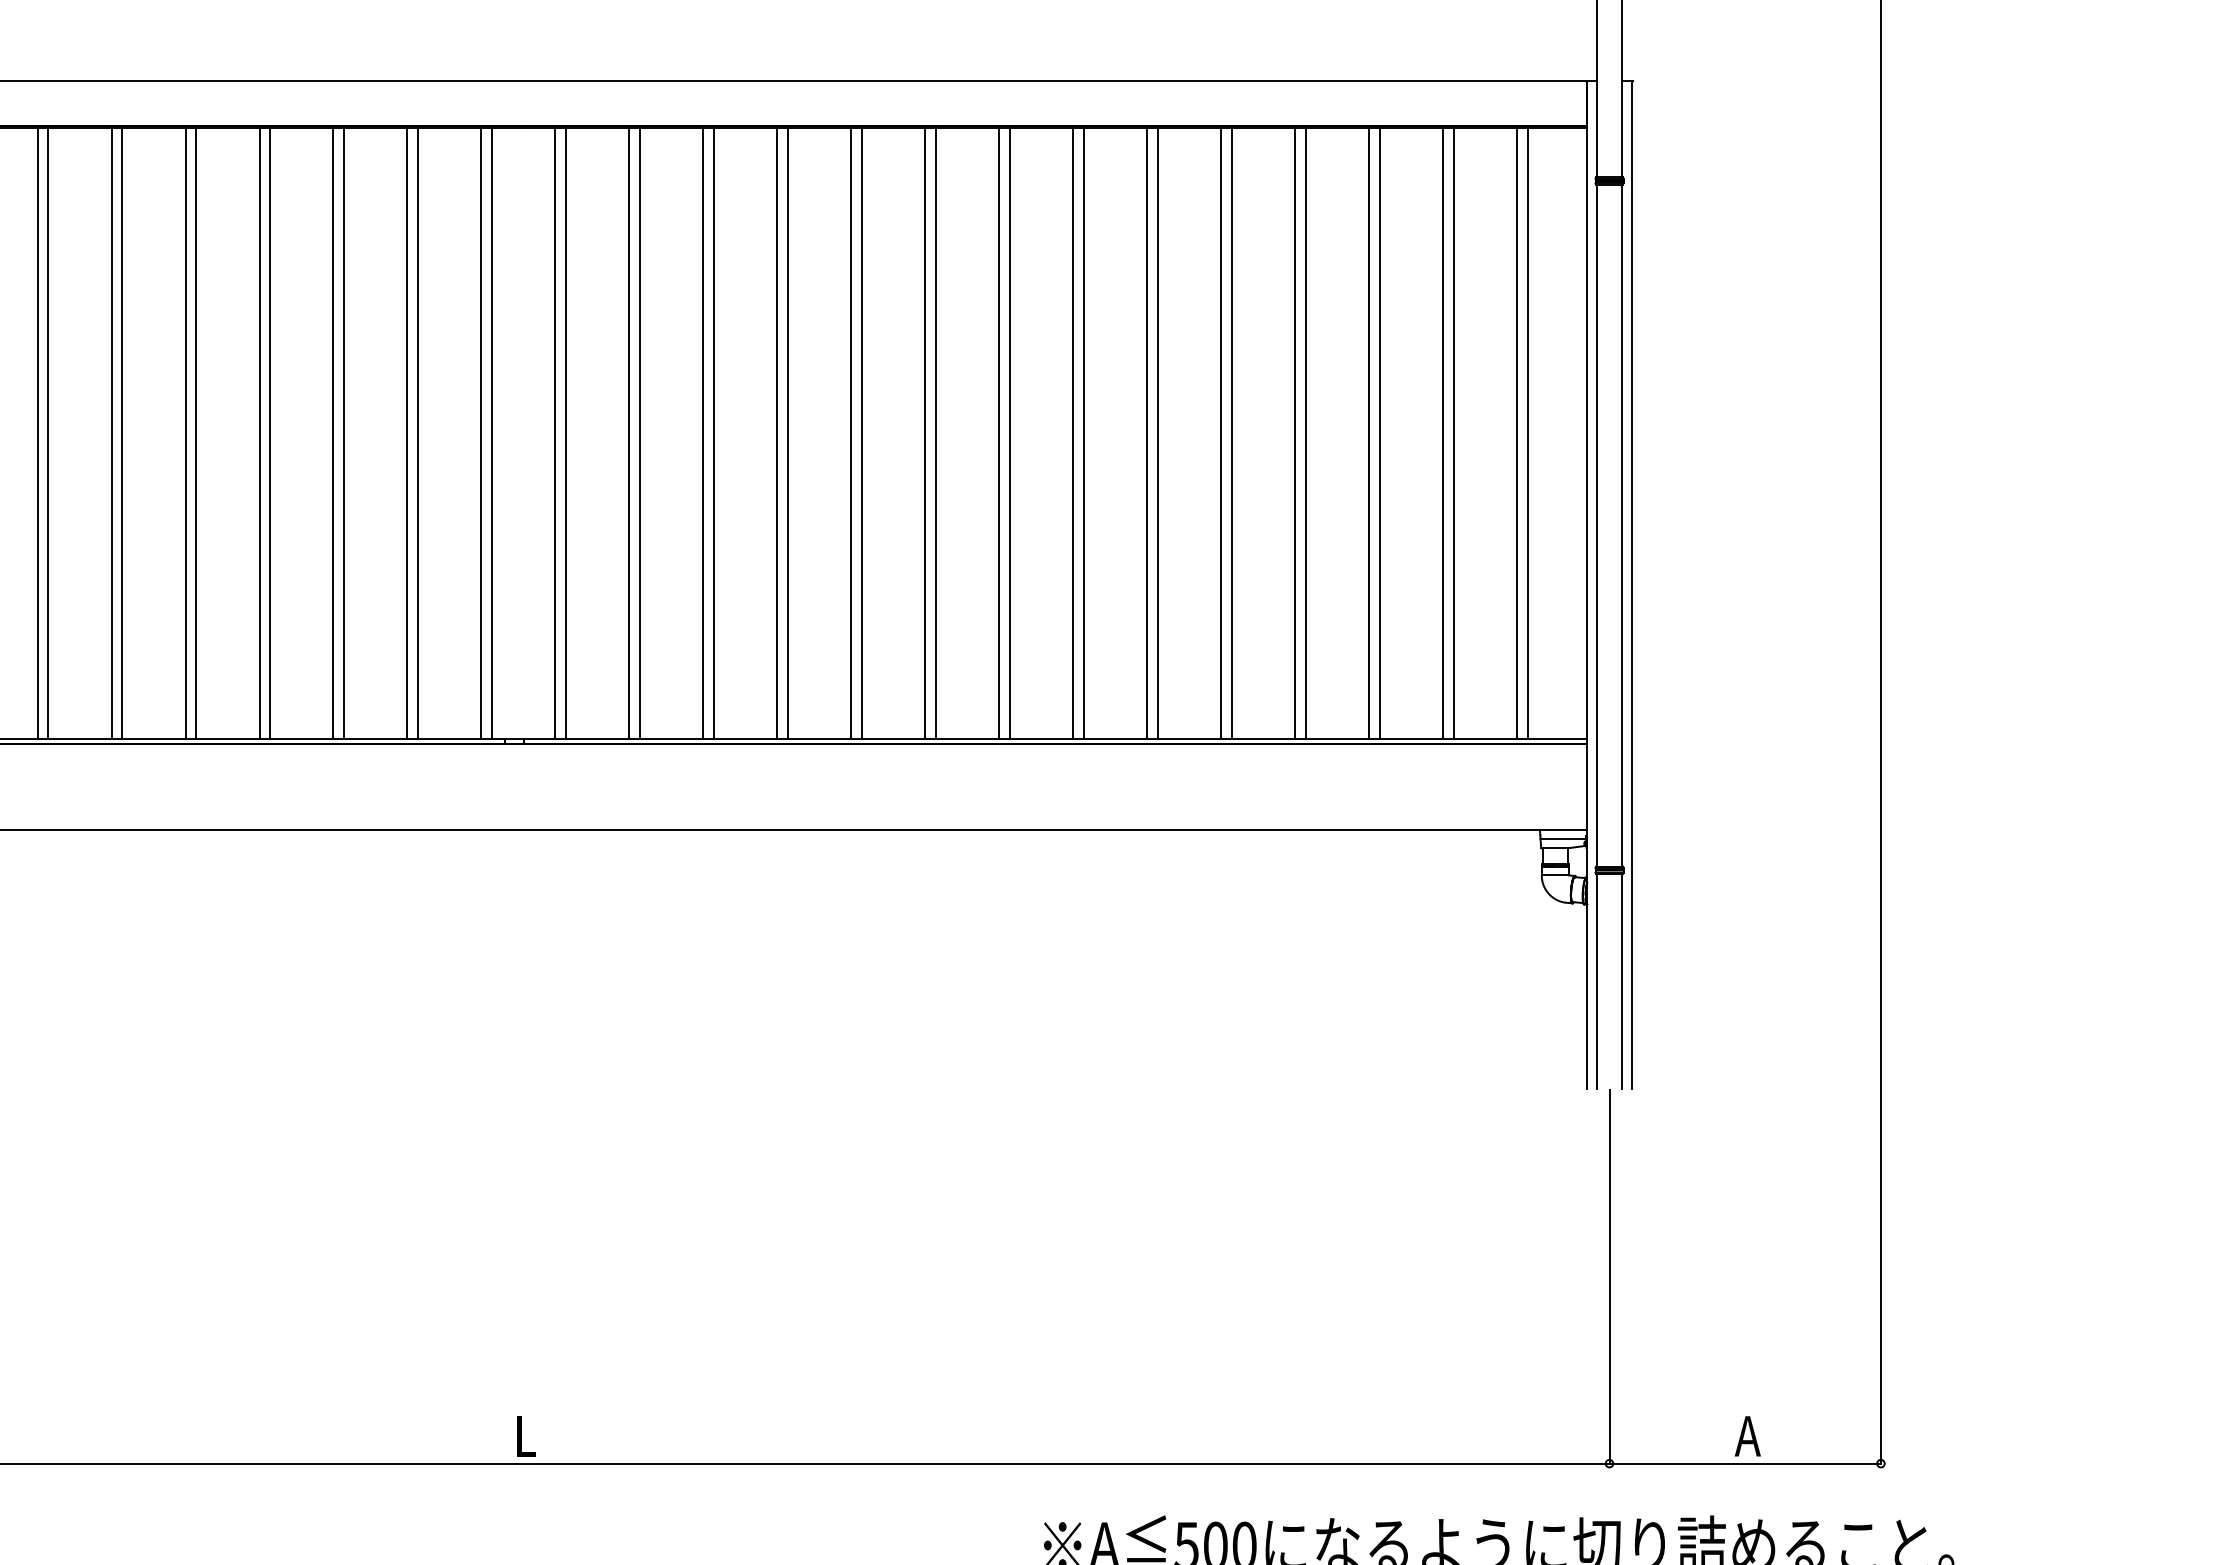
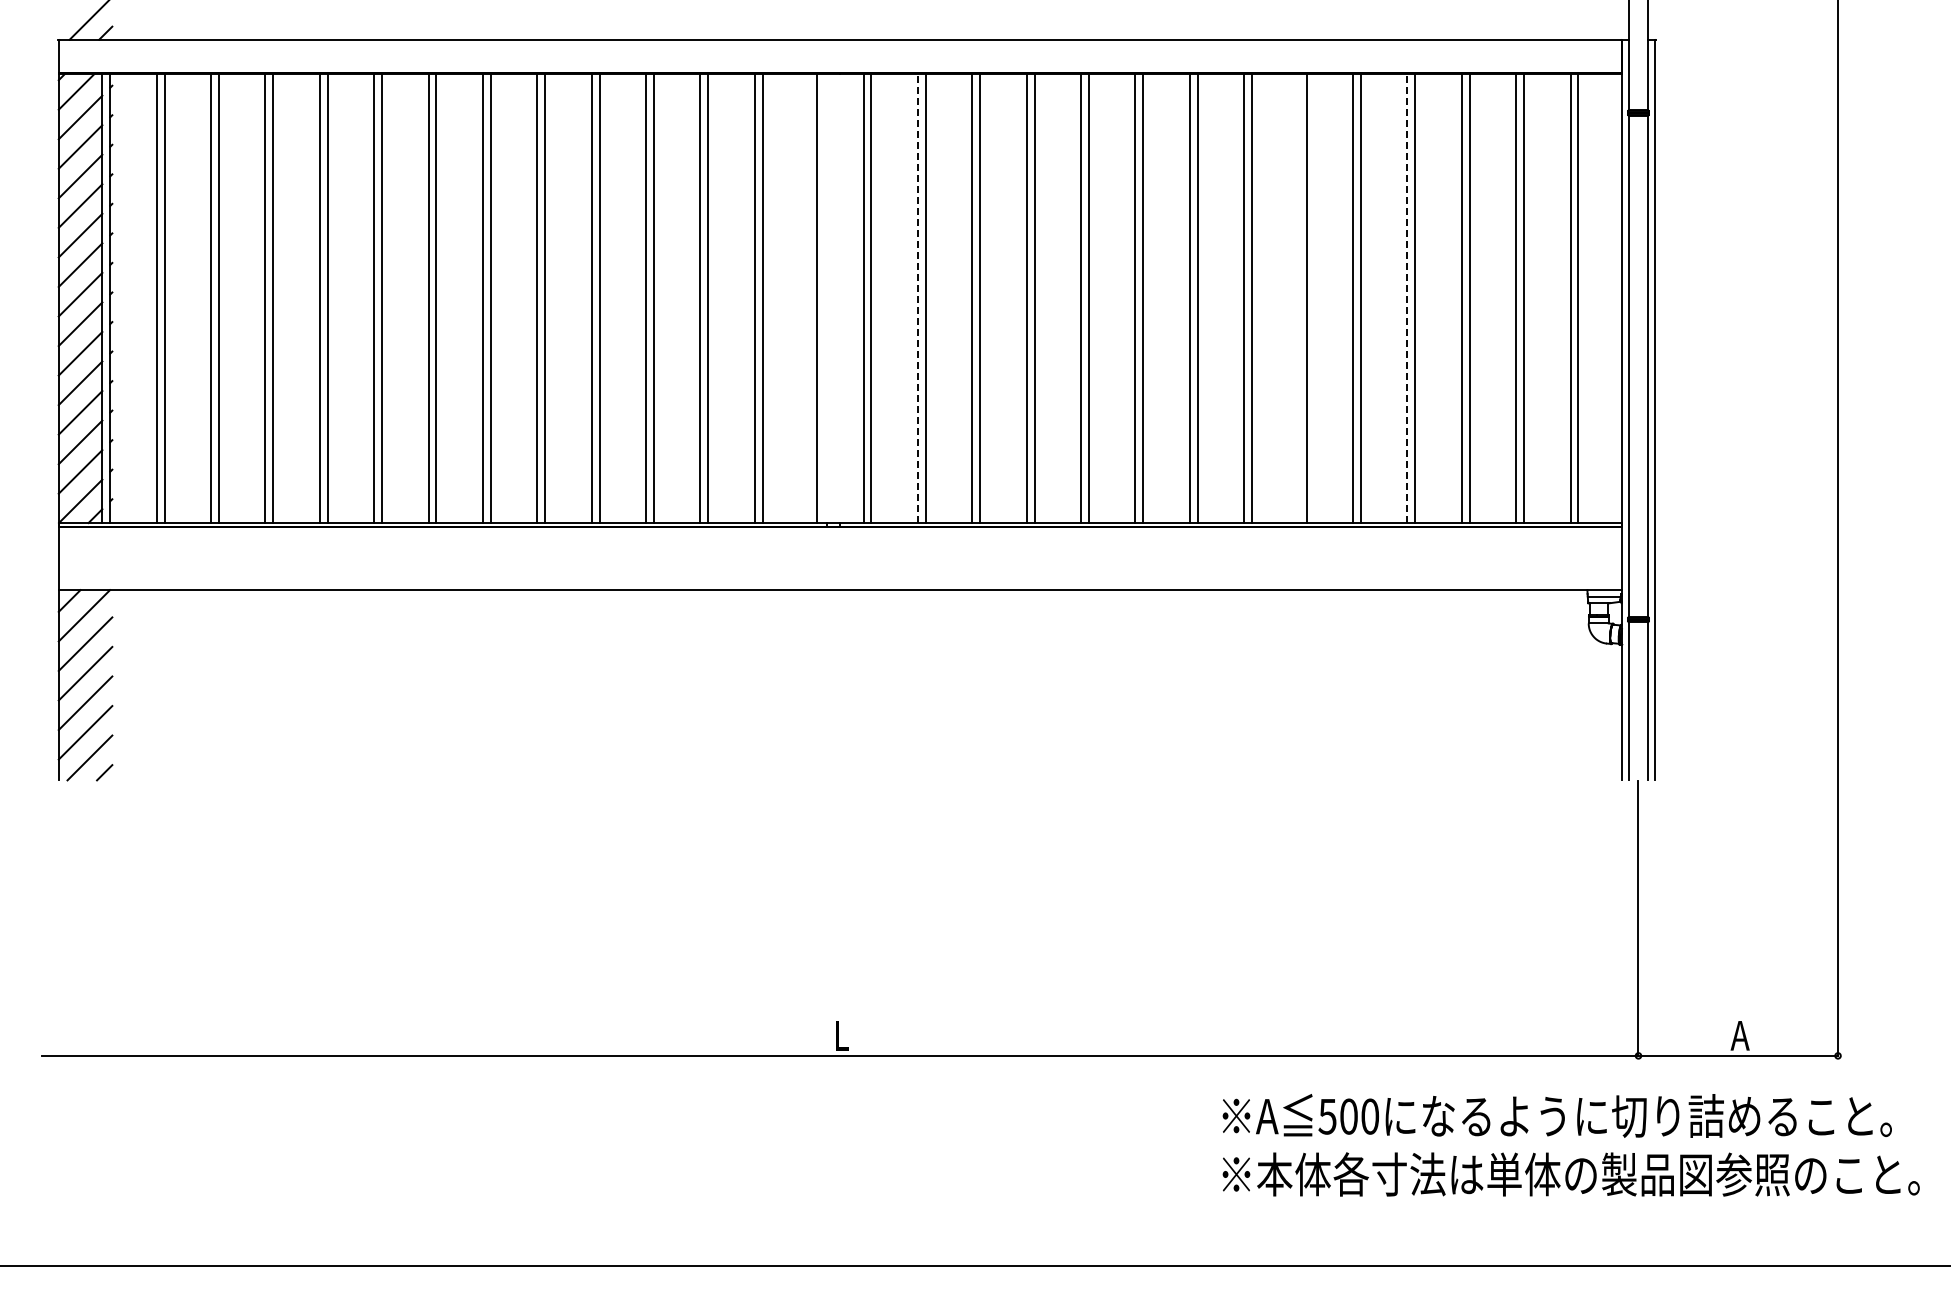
line: (481, 433) -> (809, 298), removed
line: (628, 433) -> (917, 298), solid -> dashed
line: (1147, 433) -> (1298, 298), removed
line: (1295, 433) -> (1407, 298), solid -> dashed

